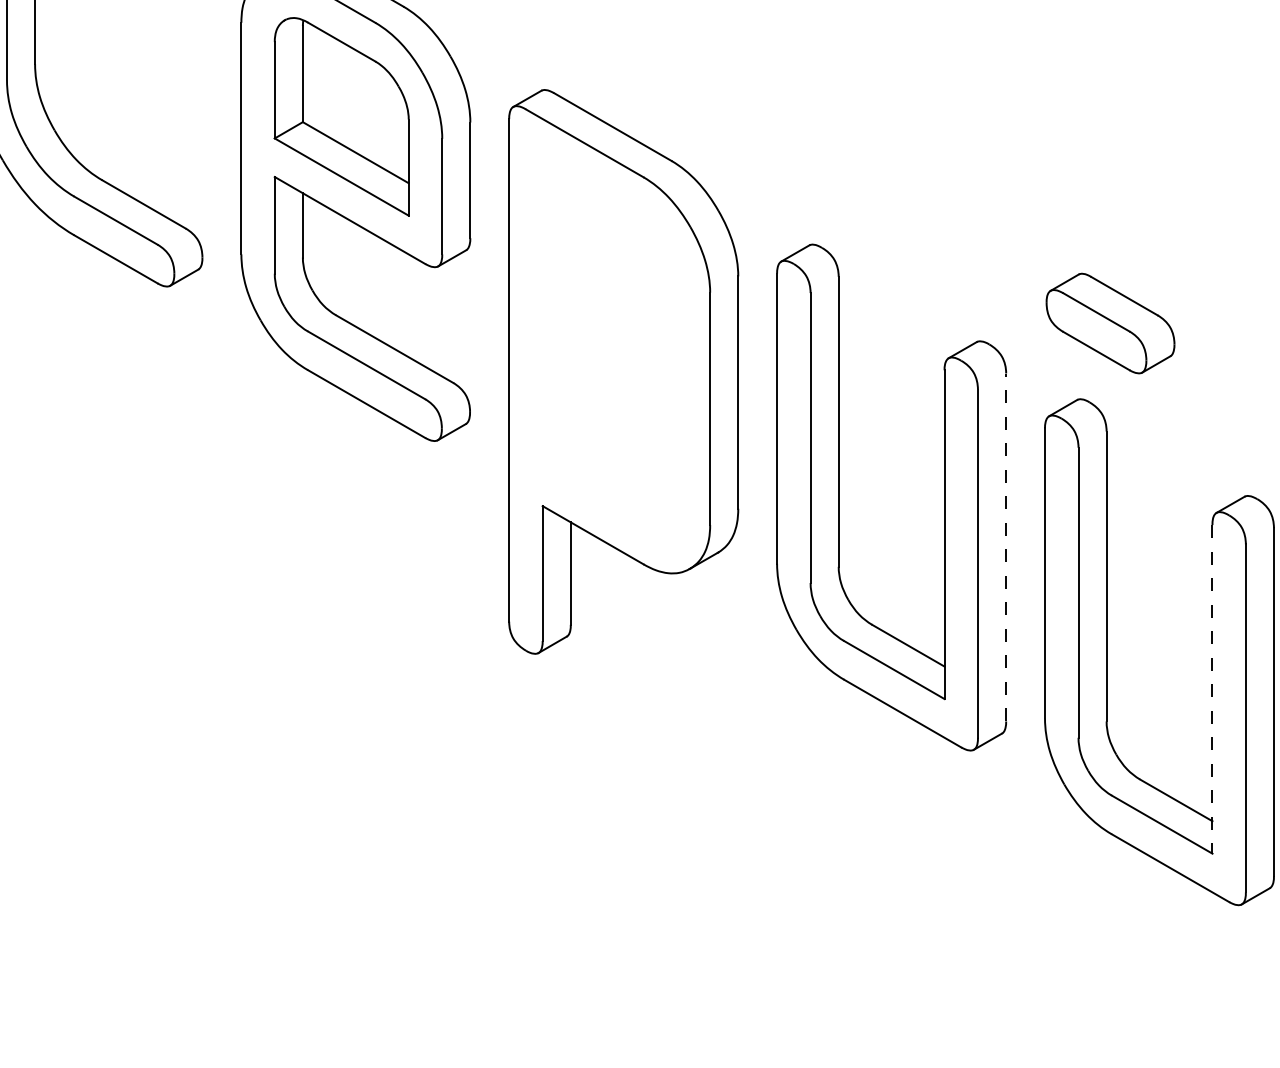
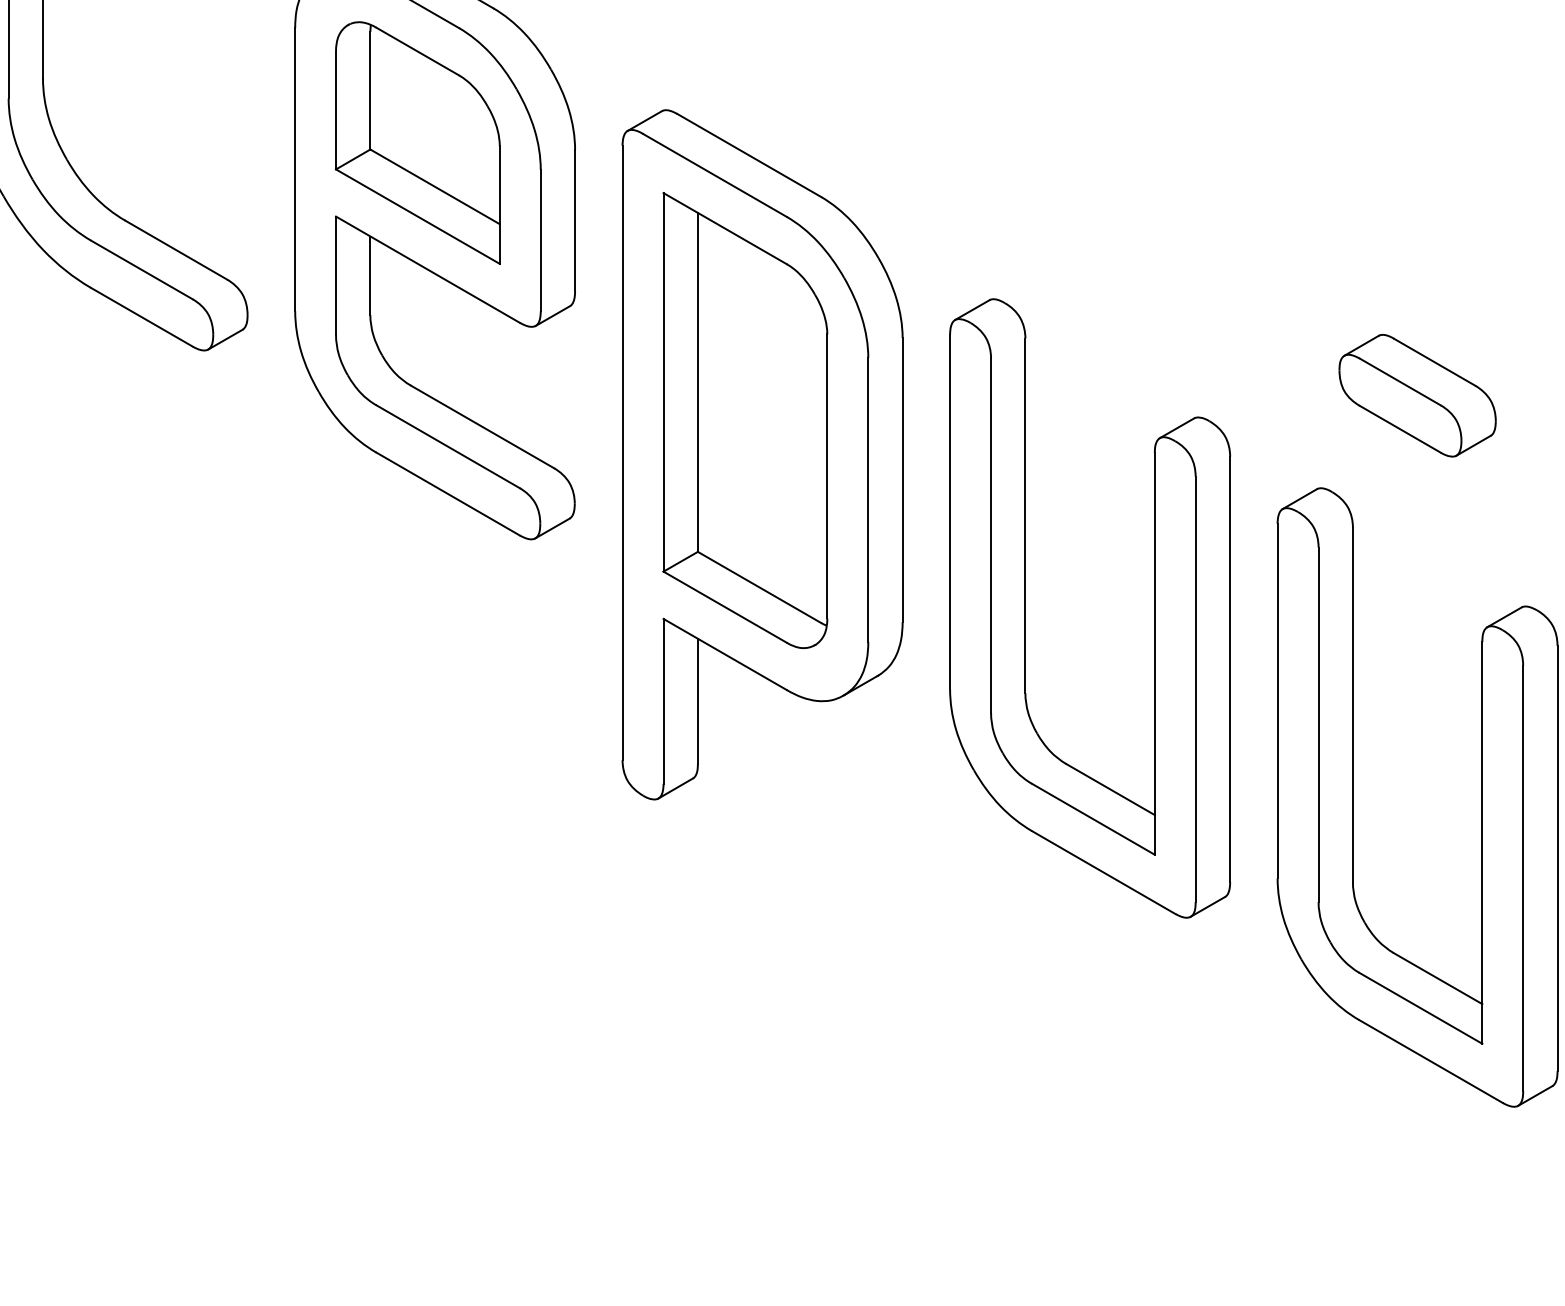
part: (1110, 323) -> (1417, 395), moved
part: (609, 343) -> (745, 420), added
line: (1006, 547) -> (1230, 669), dashed -> solid
line: (1212, 689) -> (1482, 843), dashed -> solid

